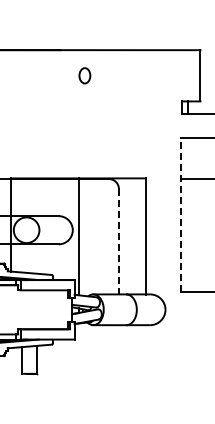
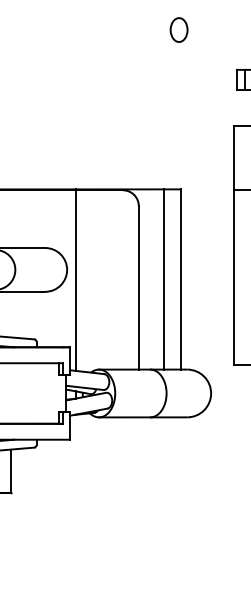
part: (84, 75) -> (178, 29), moved
line: (180, 214) -> (234, 245), dashed -> solid
line: (135, 236) -> (164, 279), added
line: (118, 241) -> (138, 287), dashed -> solid

